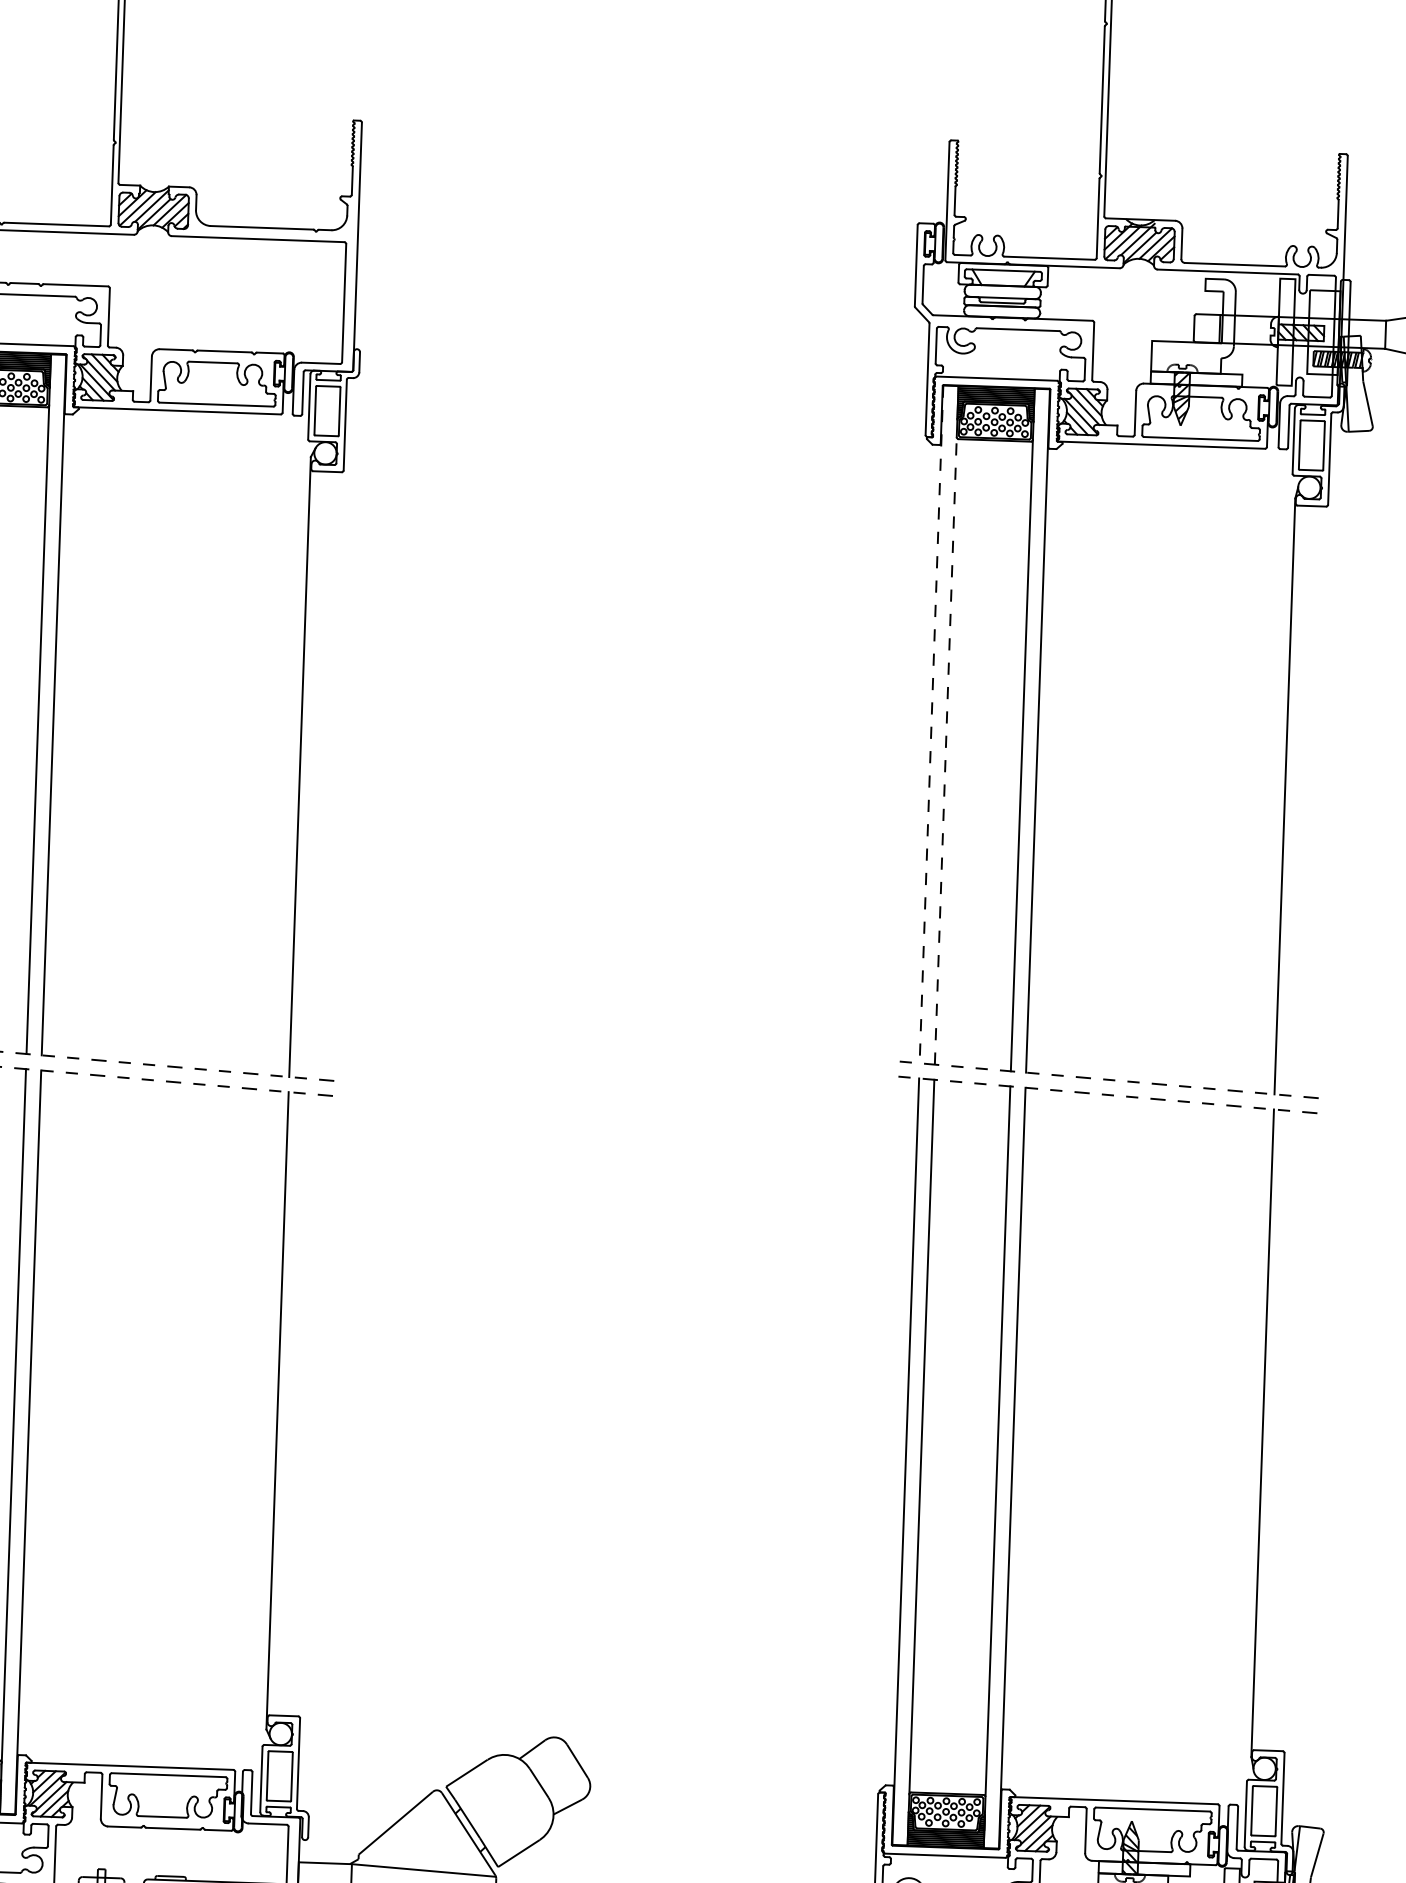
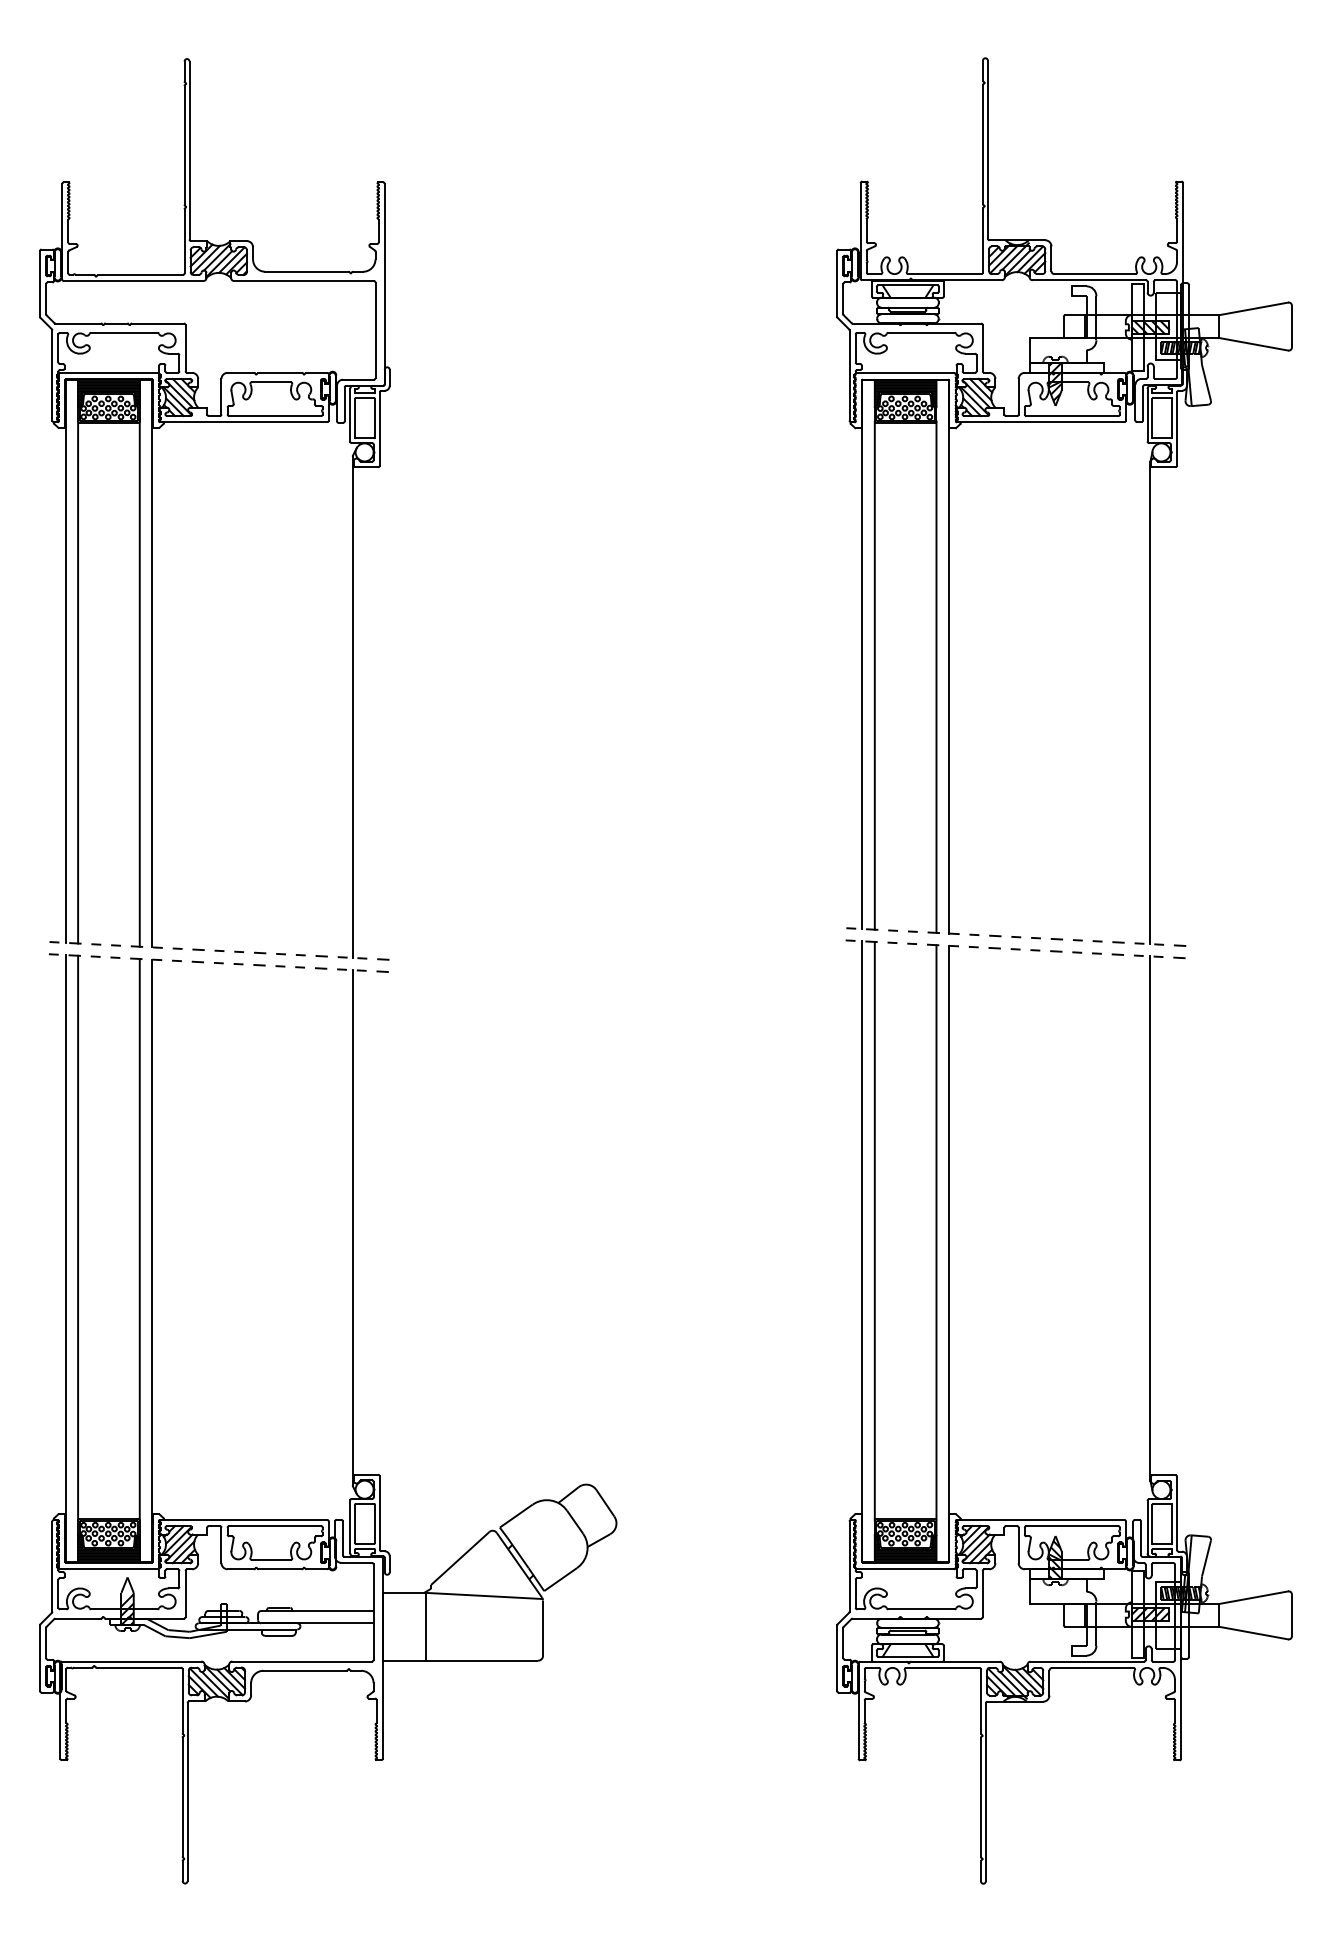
line: (931, 725) -> (862, 655), dashed -> solid
line: (945, 750) -> (874, 675), dashed -> solid

